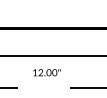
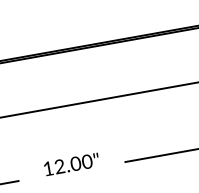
text: (46, 72) -> (70, 164), moved

